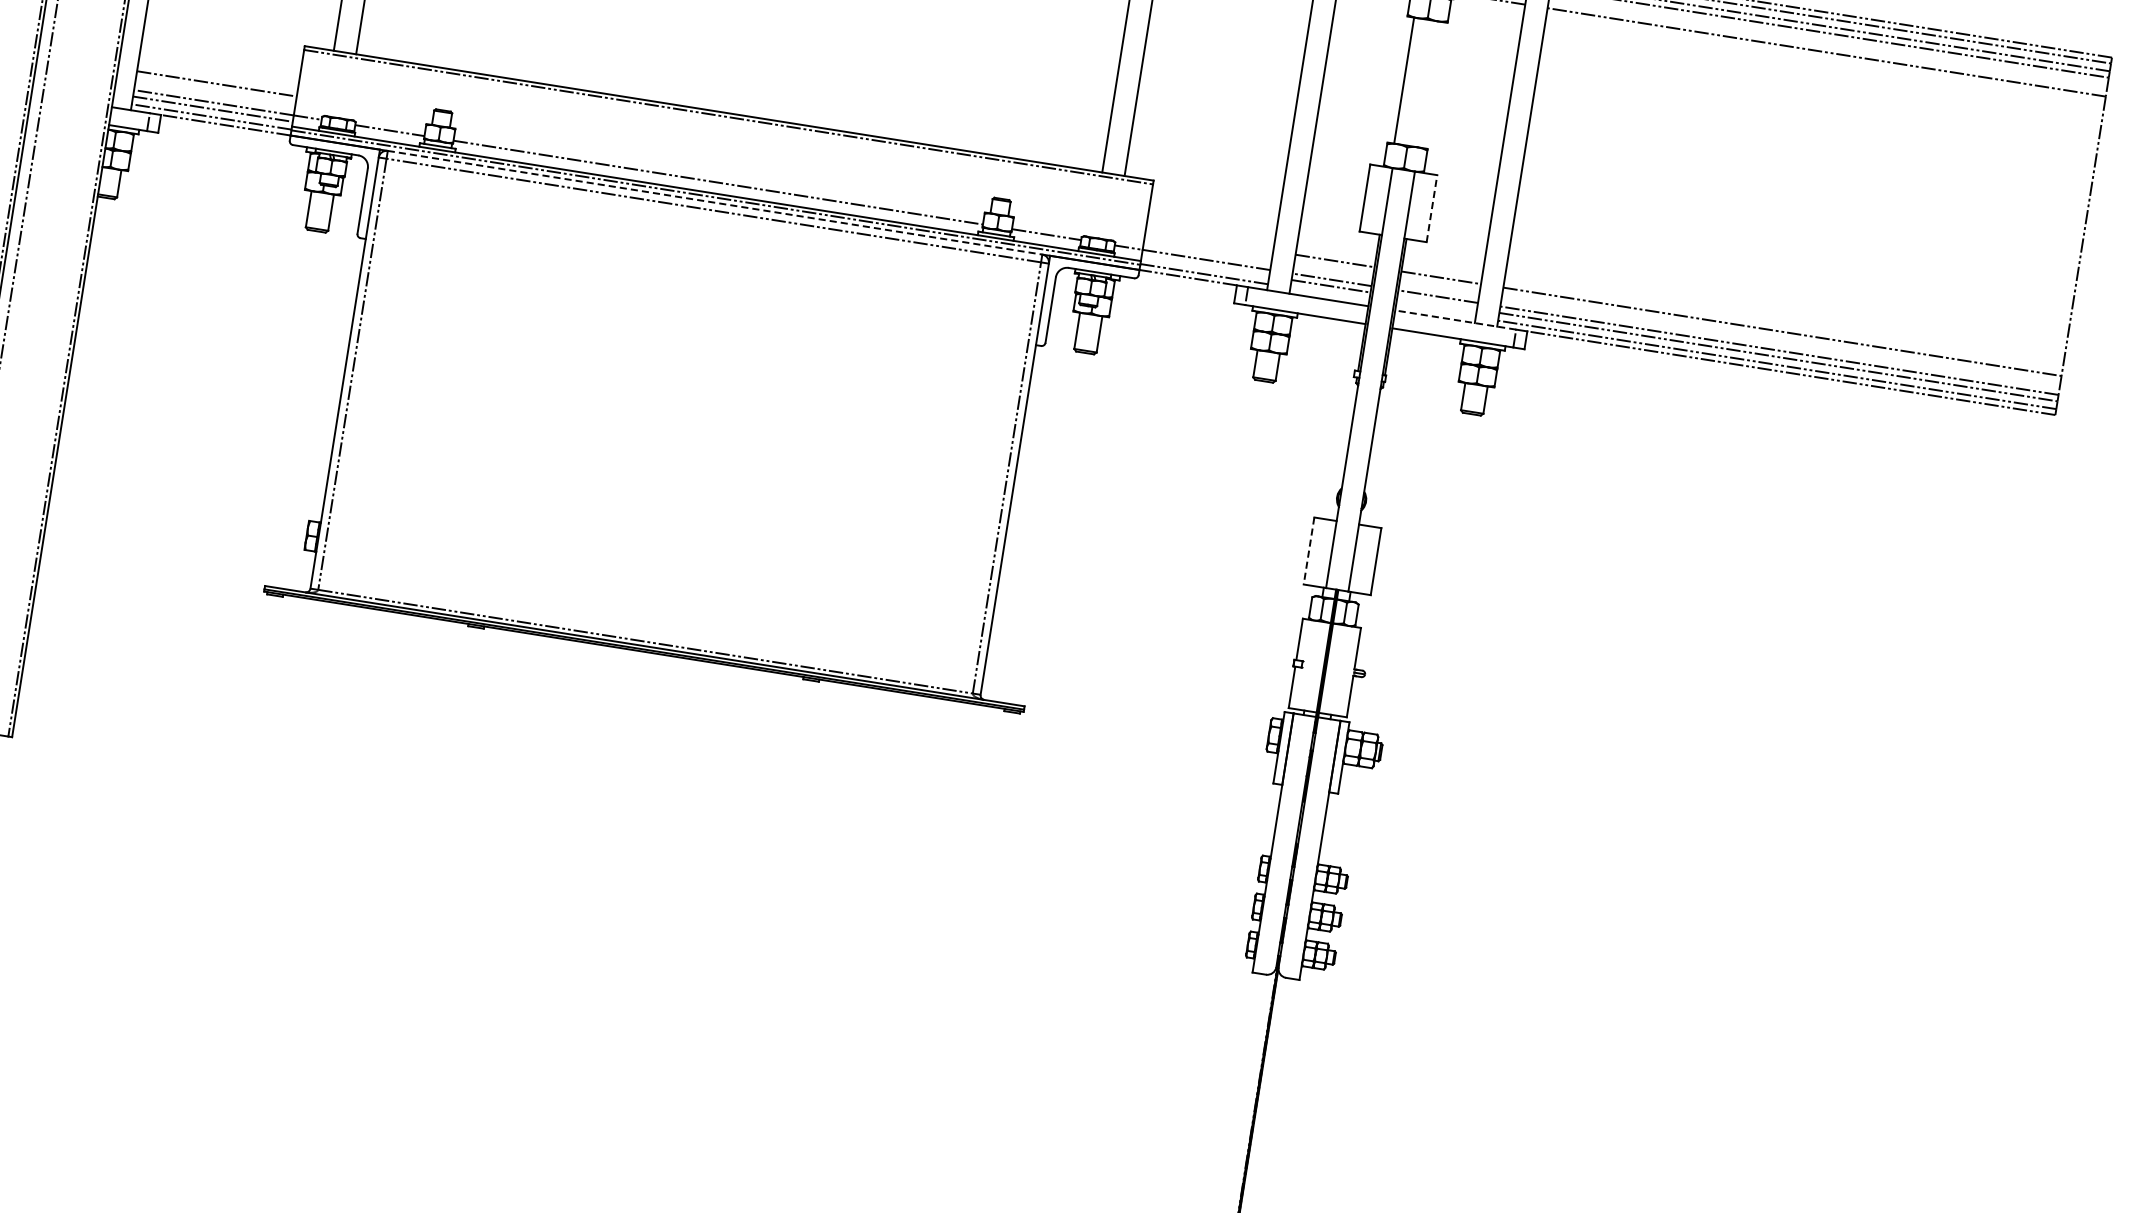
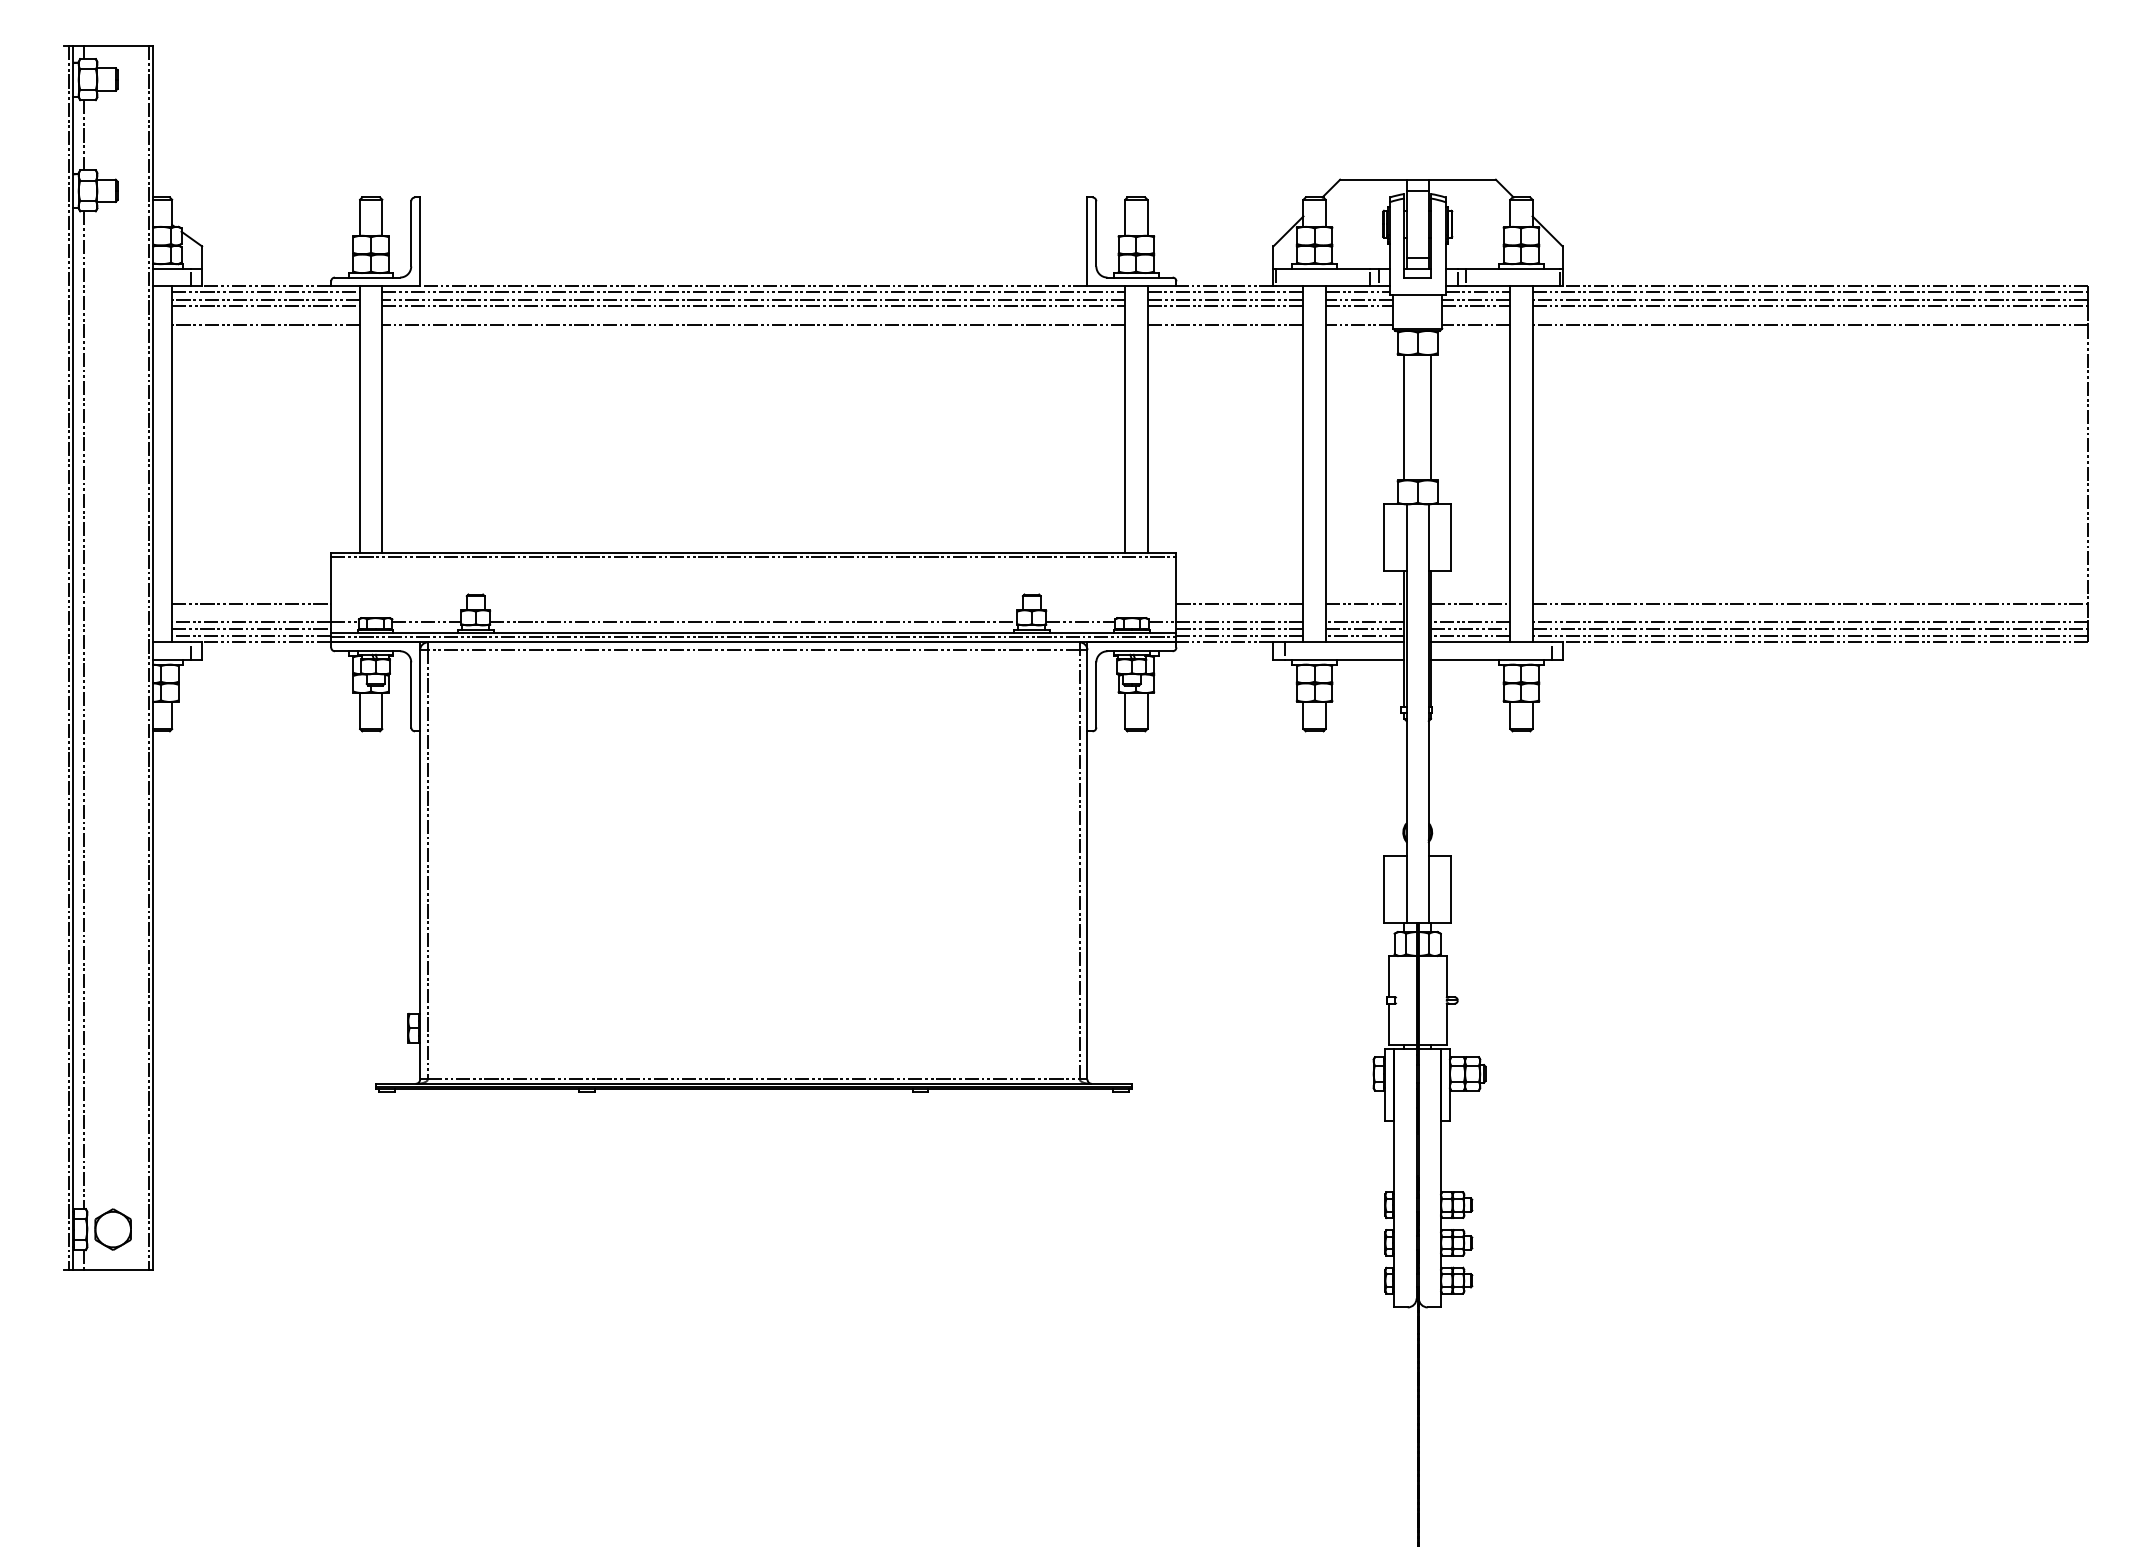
line: (1431, 84) -> (1431, 417), added
line: (714, 202) -> (753, 642), dashed -> solid
line: (1432, 208) -> (1451, 537), dashed -> solid
line: (1209, 240) -> (1239, 603), added
line: (1205, 266) -> (1239, 628), added
line: (1329, 294) -> (1364, 636), added
line: (1437, 302) -> (1470, 628), added
line: (1435, 310) -> (1470, 636), added
line: (1454, 320) -> (1490, 642), dashed -> solid
line: (1309, 551) -> (1384, 889), dashed -> solid

